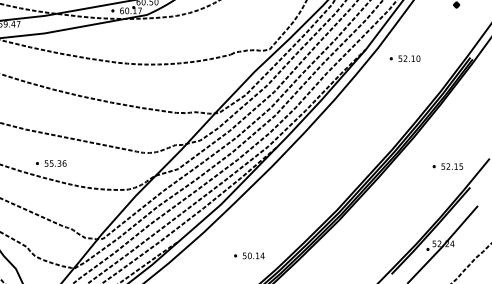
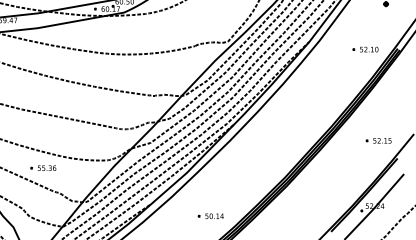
part: (405, 58) -> (365, 49), moved
part: (51, 162) -> (43, 167), moved

